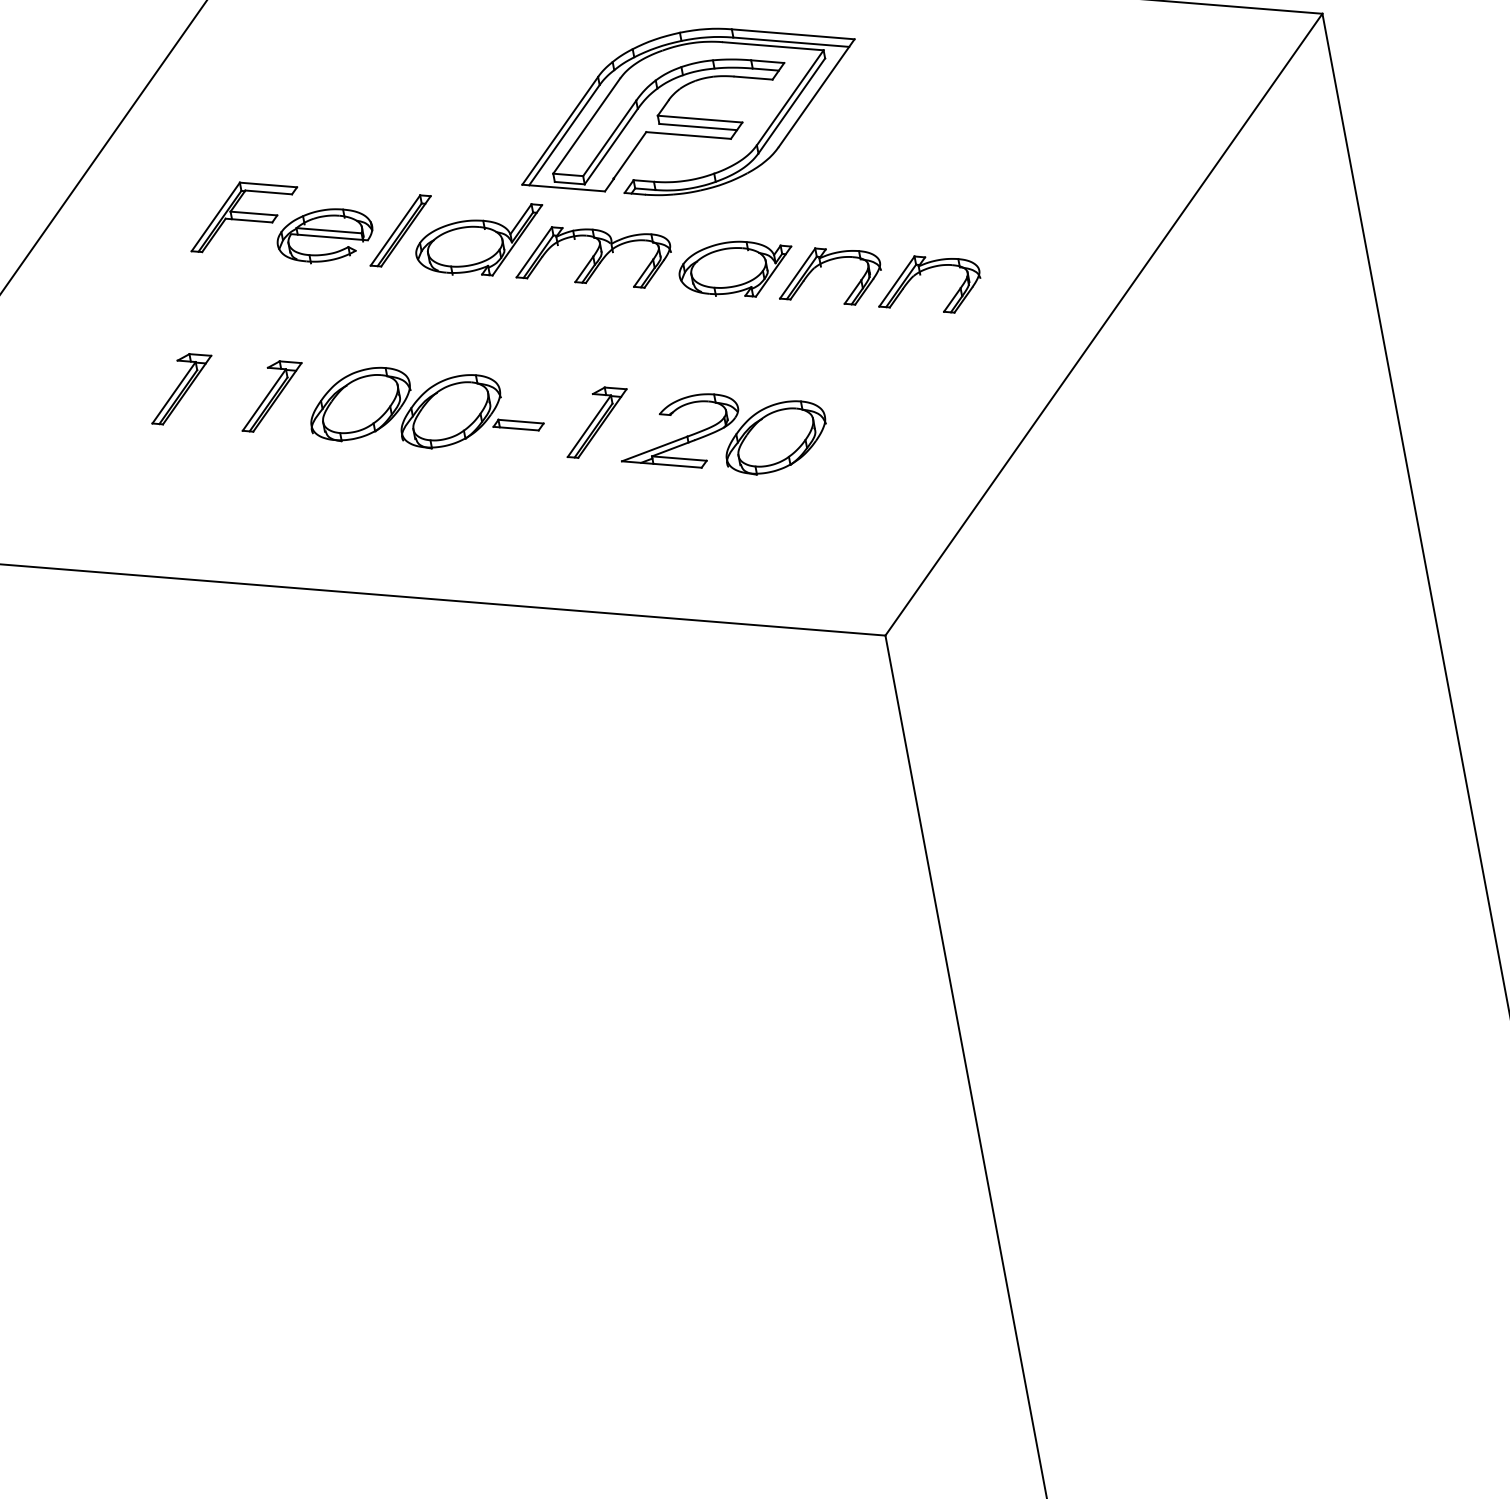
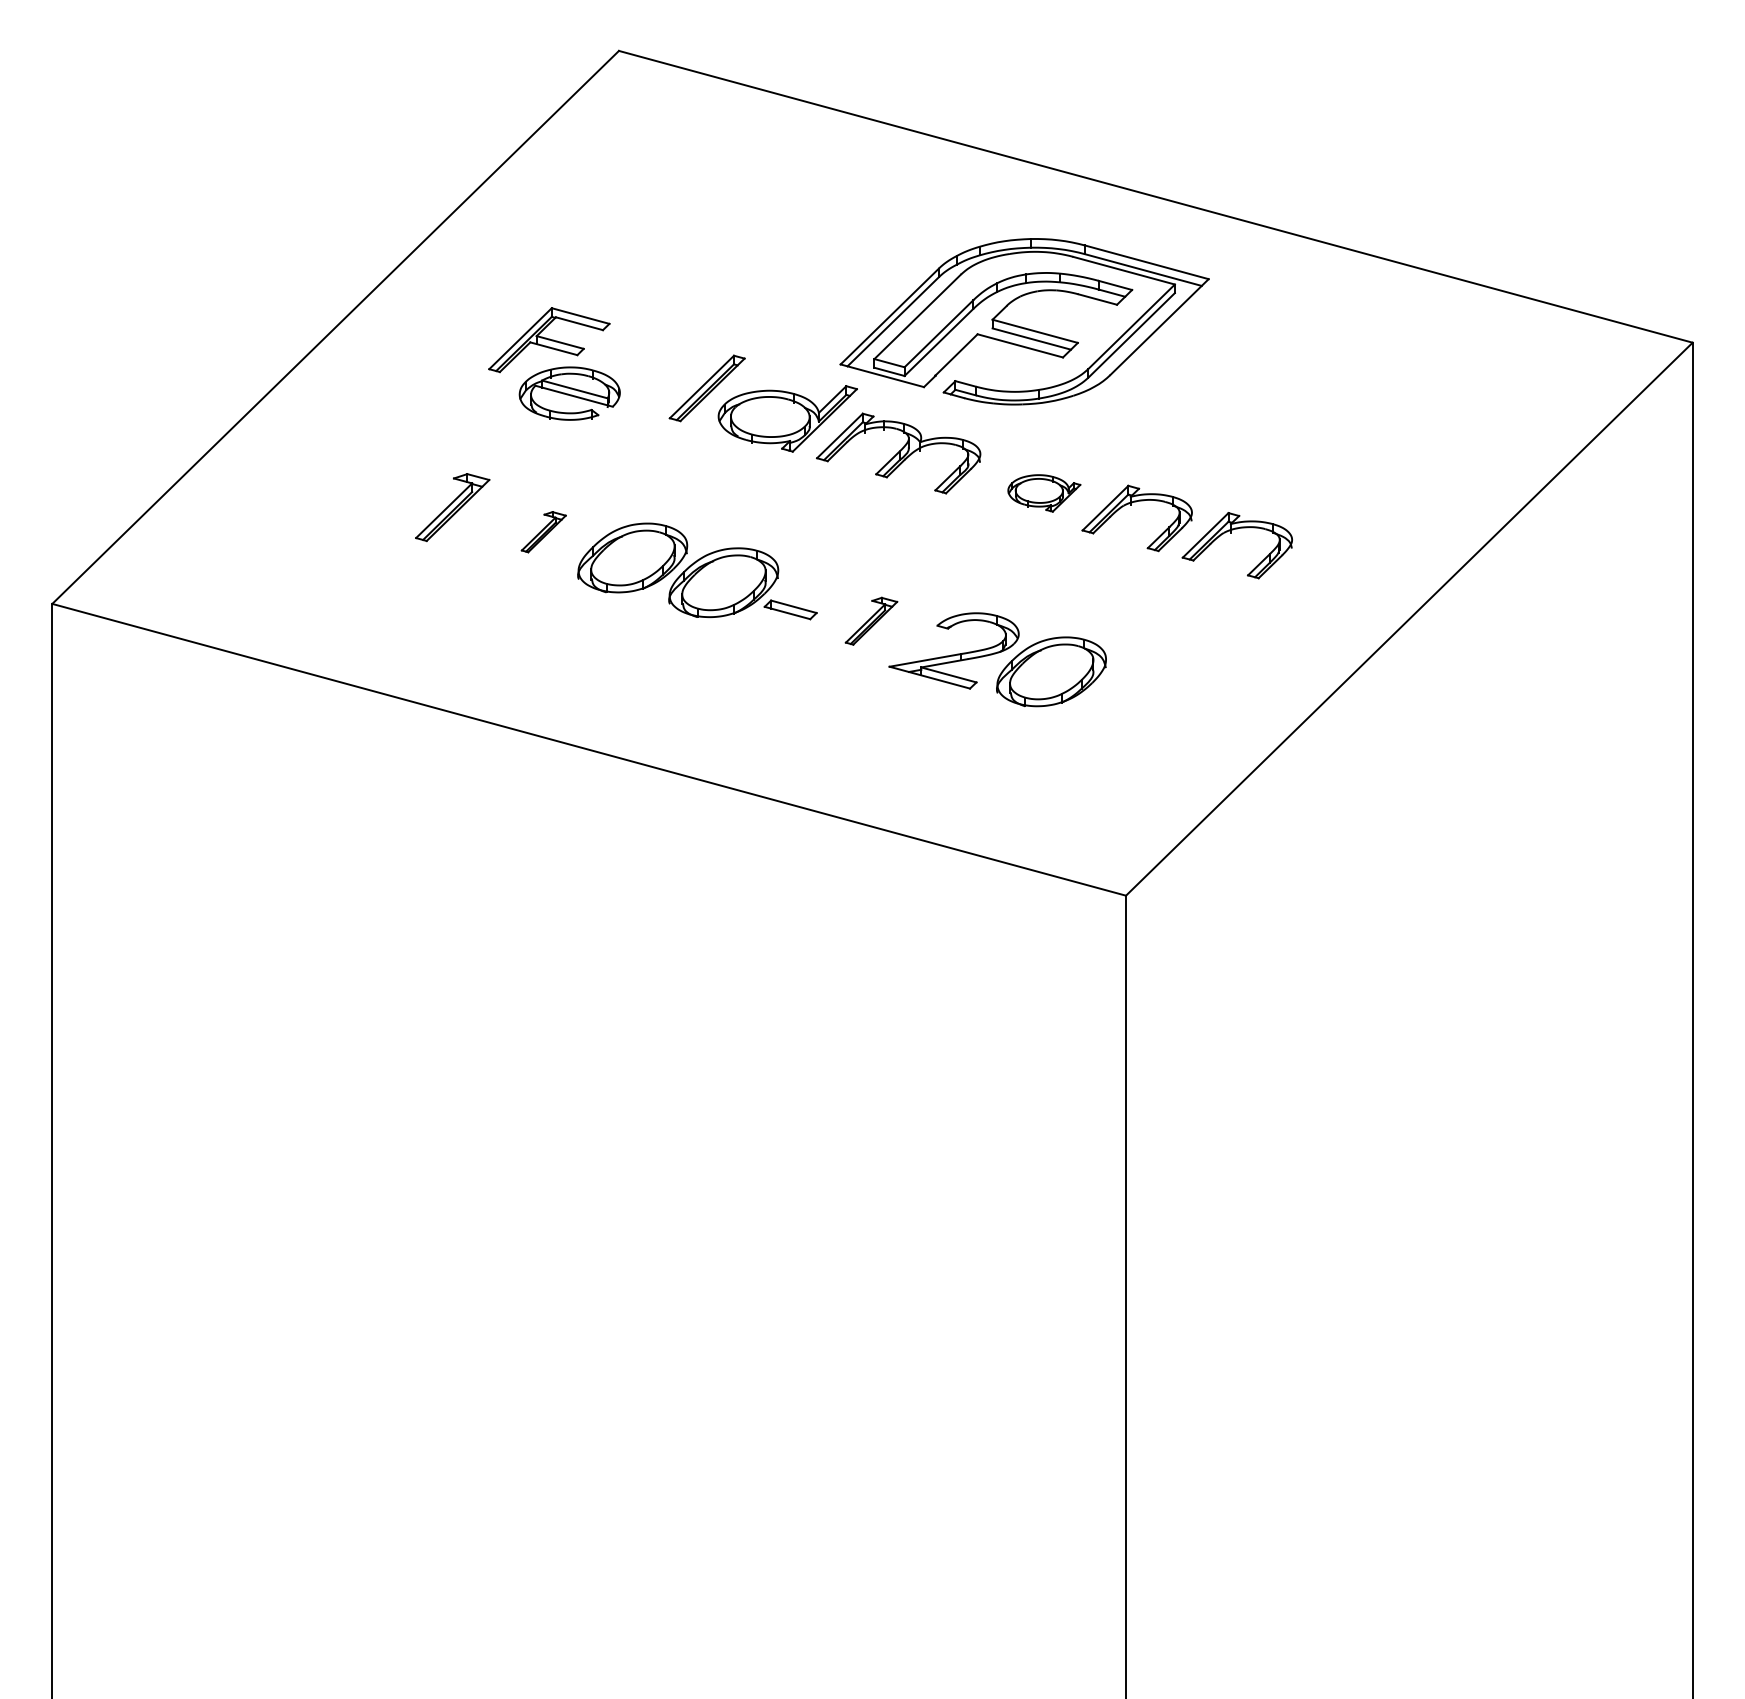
part: (324, 235) -> (569, 393), moved
part: (737, 270) -> (1044, 493), size x0.6
part: (271, 394) -> (543, 531), size x0.6
part: (596, 420) -> (871, 620), size x0.7

